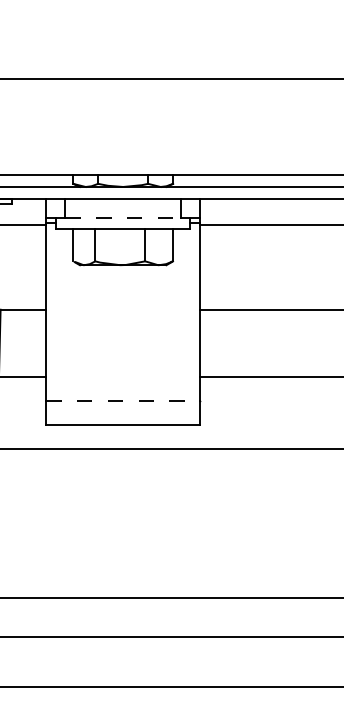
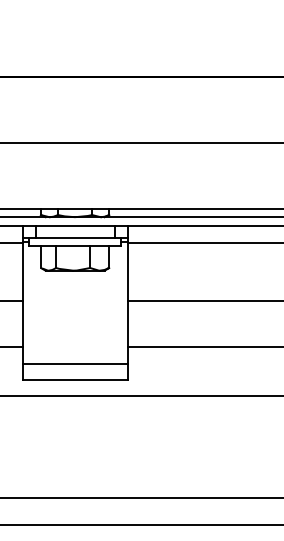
line: (123, 218) -> (75, 238), dashed -> solid
line: (123, 400) -> (75, 363), dashed -> solid

